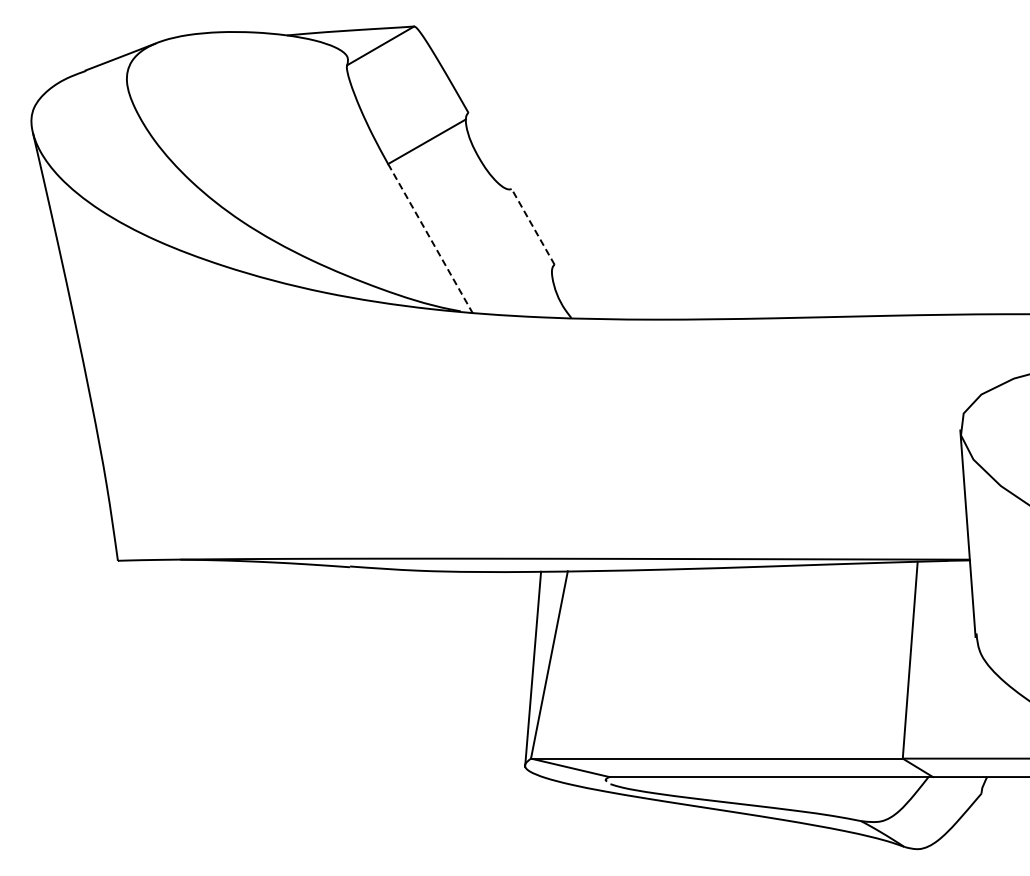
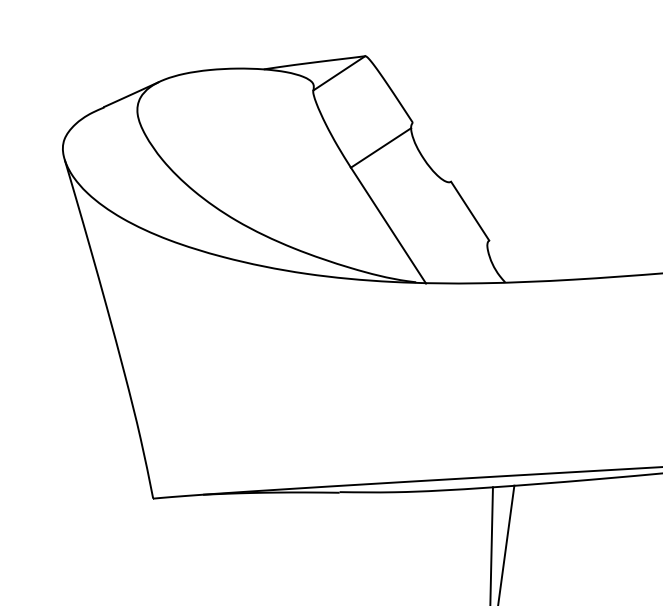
line: (533, 226) -> (470, 210), dashed -> solid
line: (430, 238) -> (388, 225), dashed -> solid

